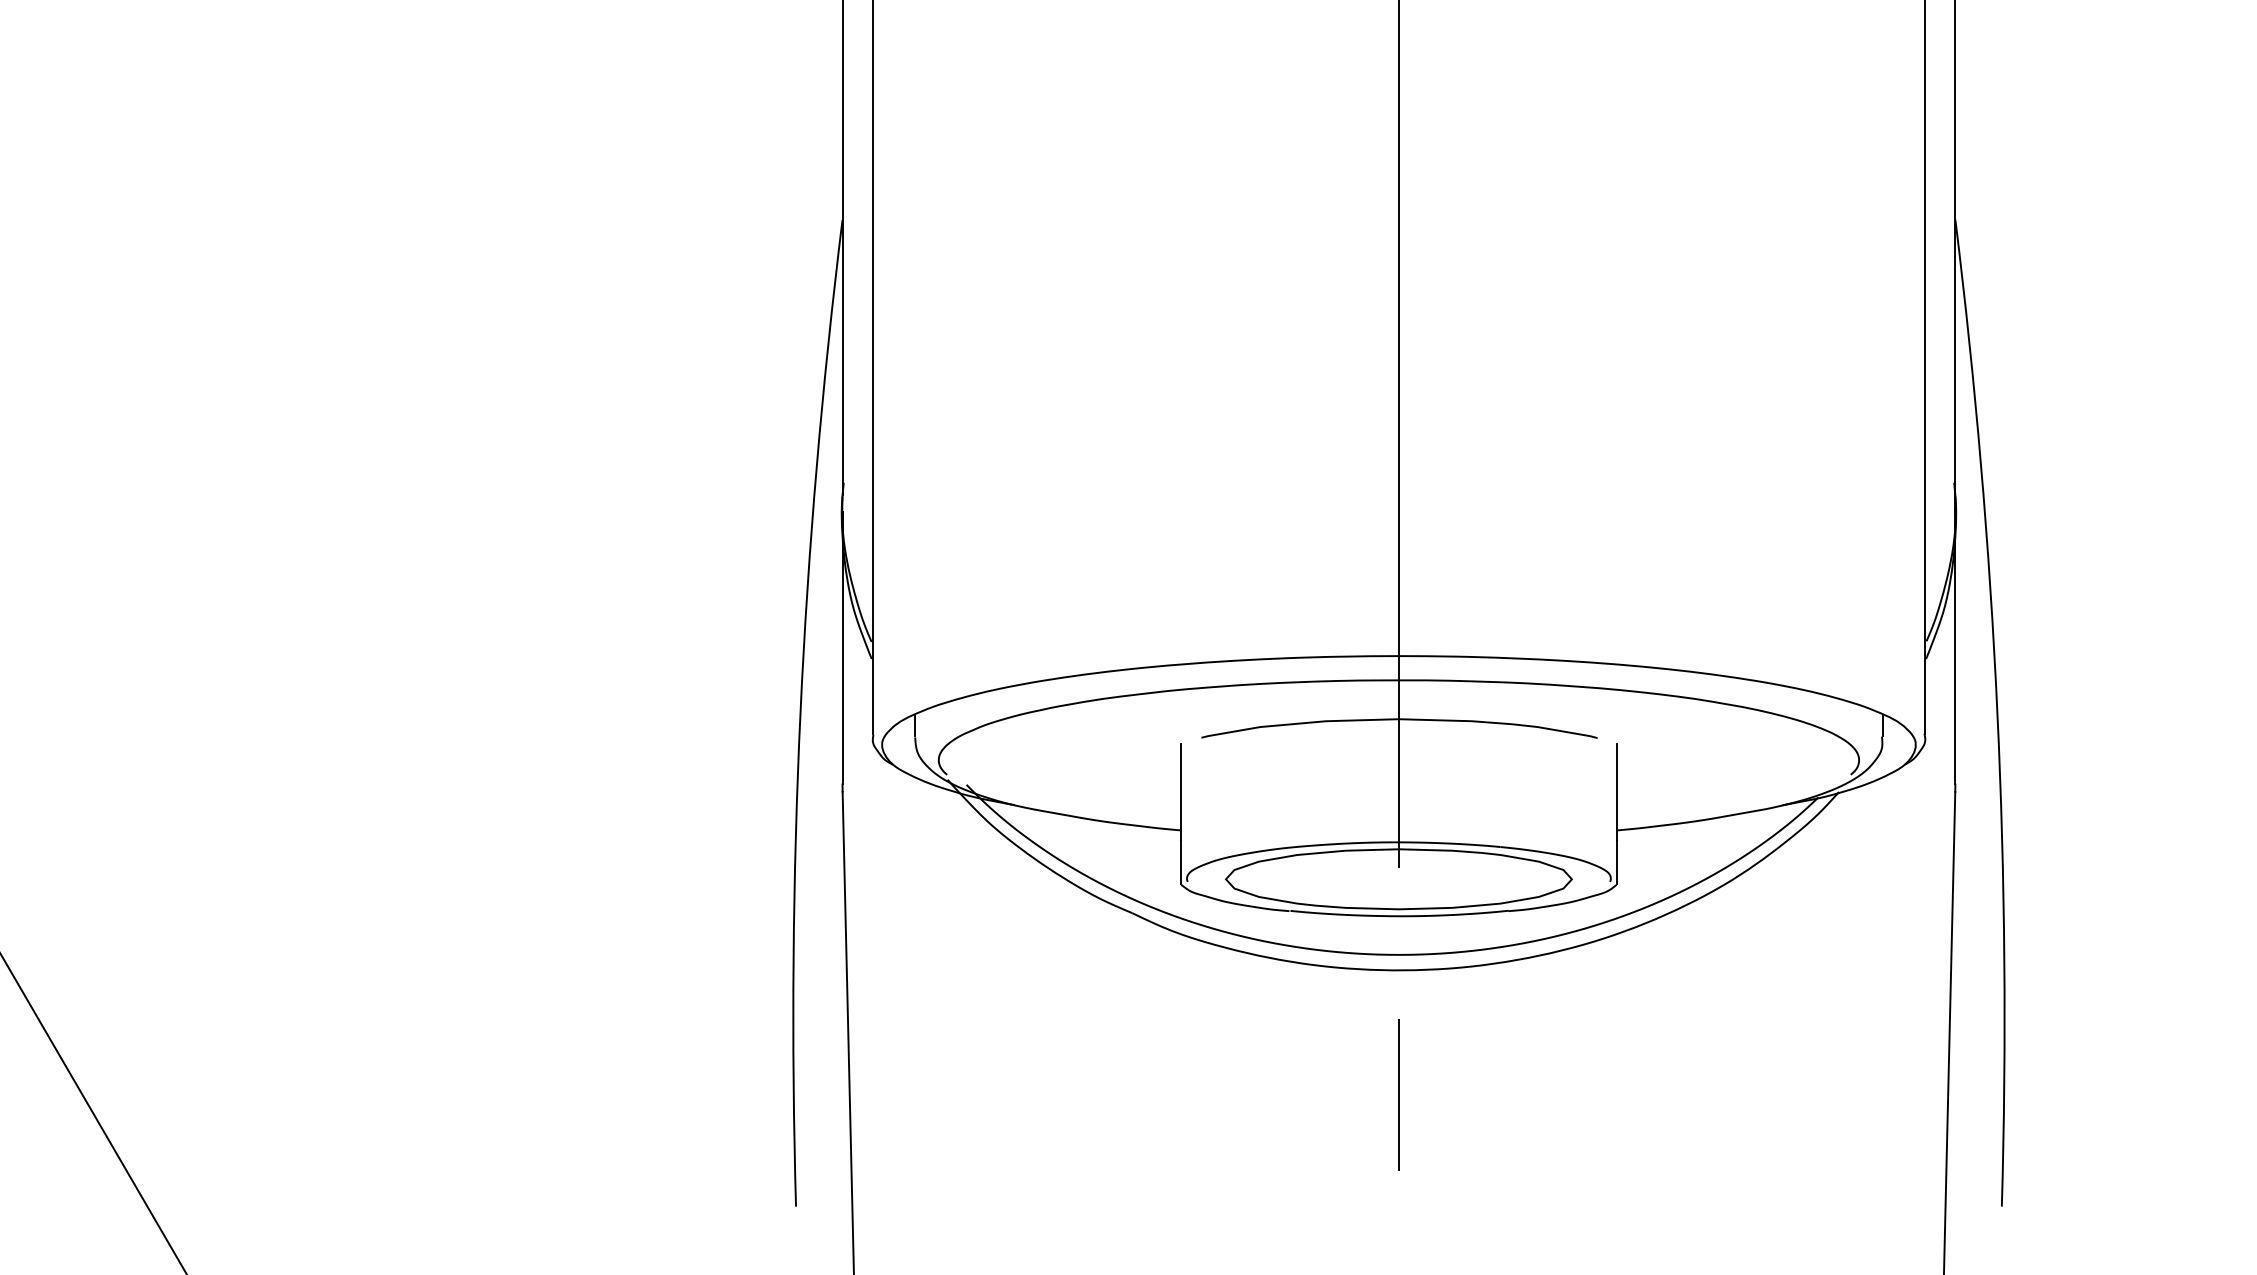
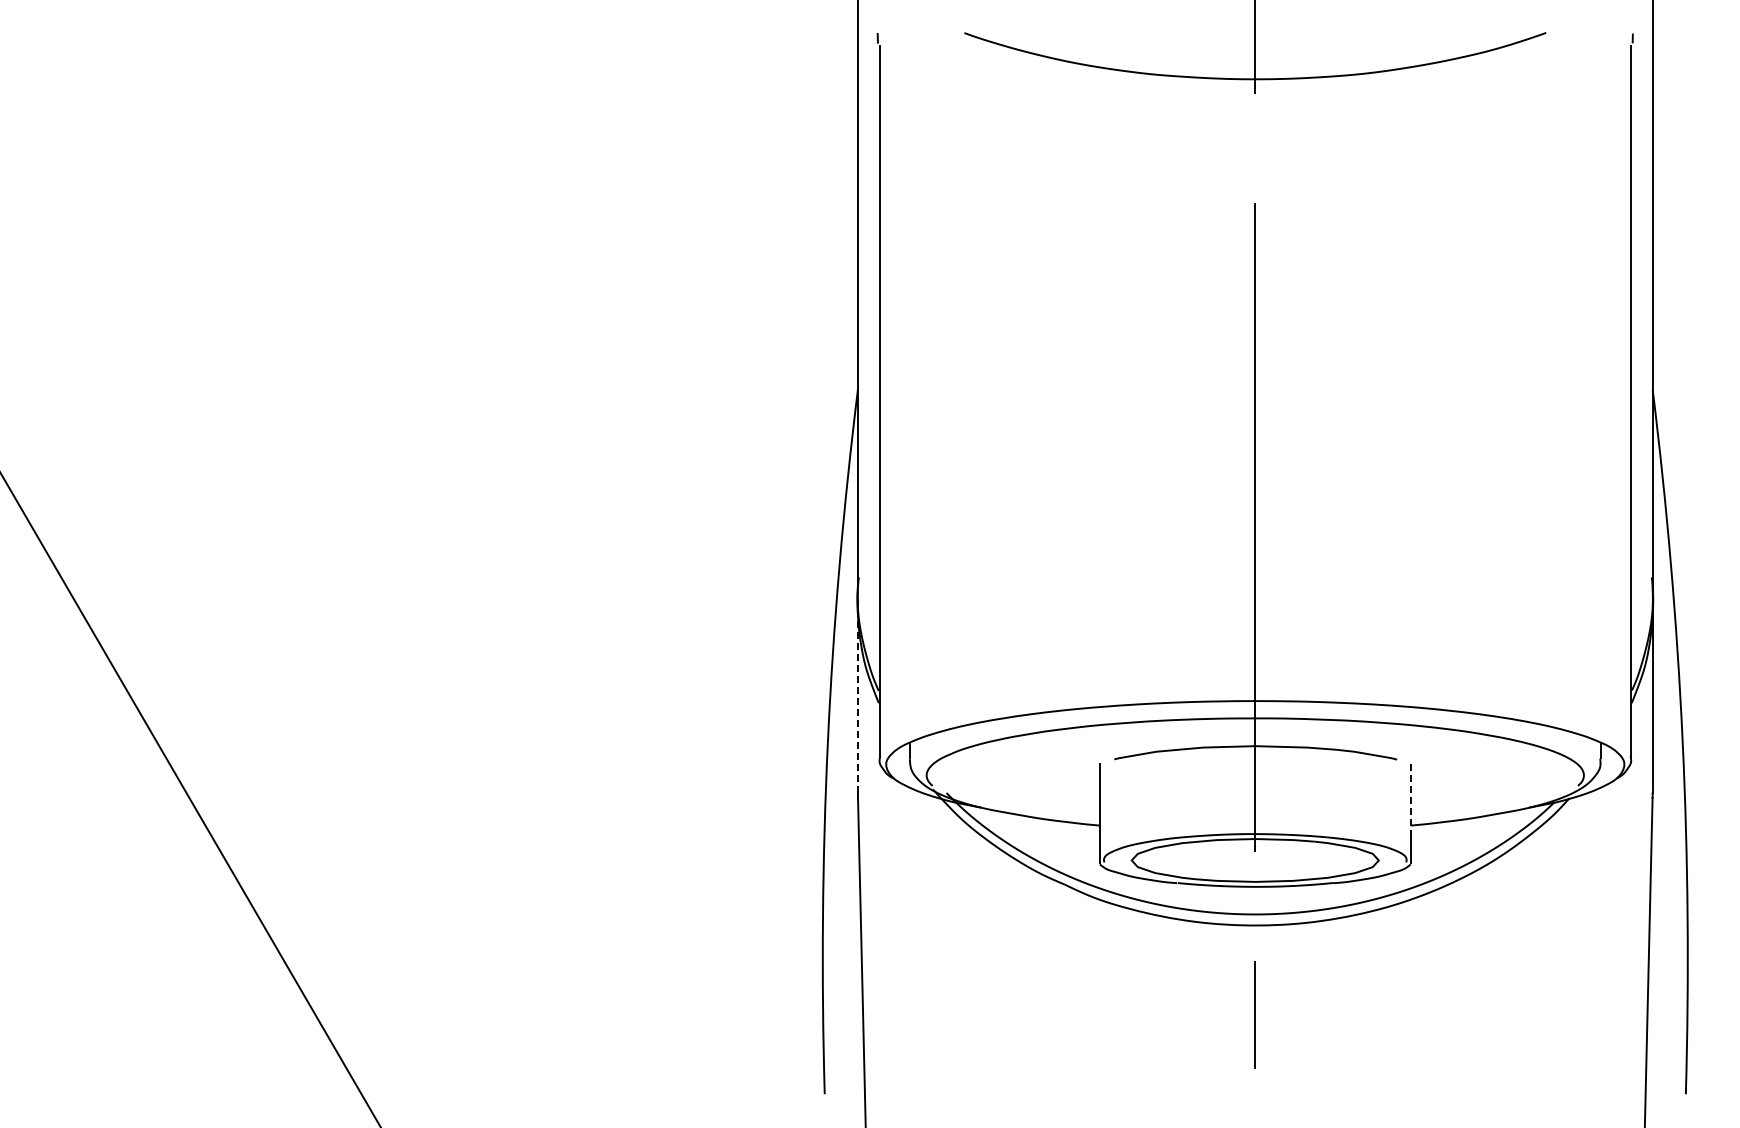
line: (841, 648) -> (857, 695), solid -> dashed
line: (1616, 792) -> (1410, 798), solid -> dashed

